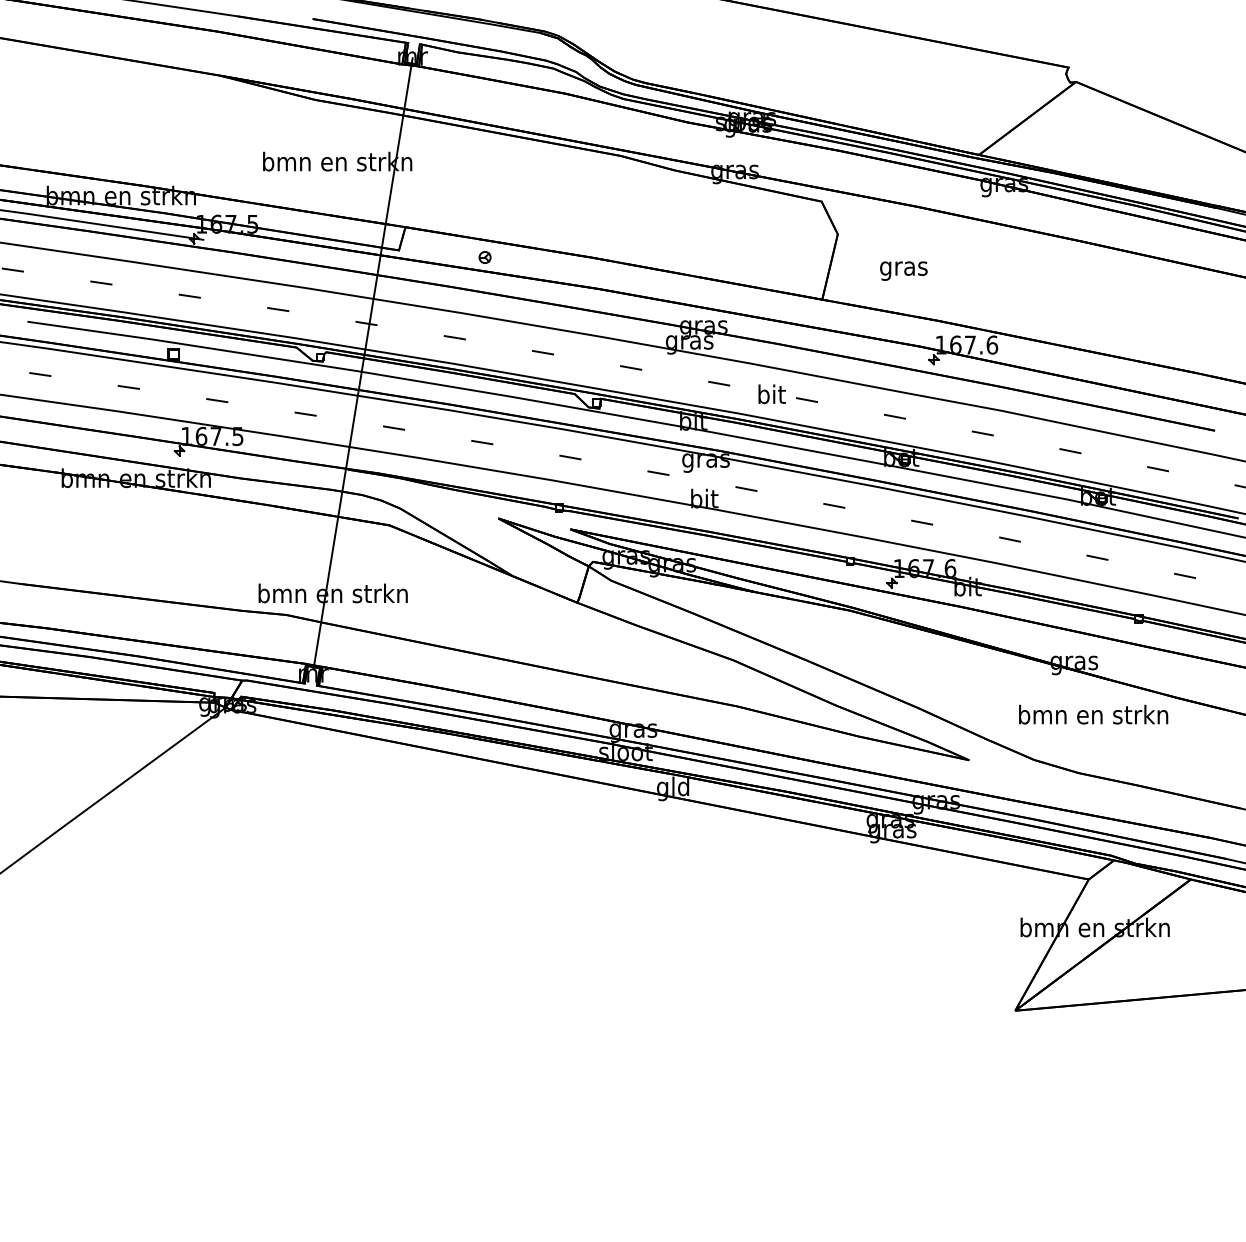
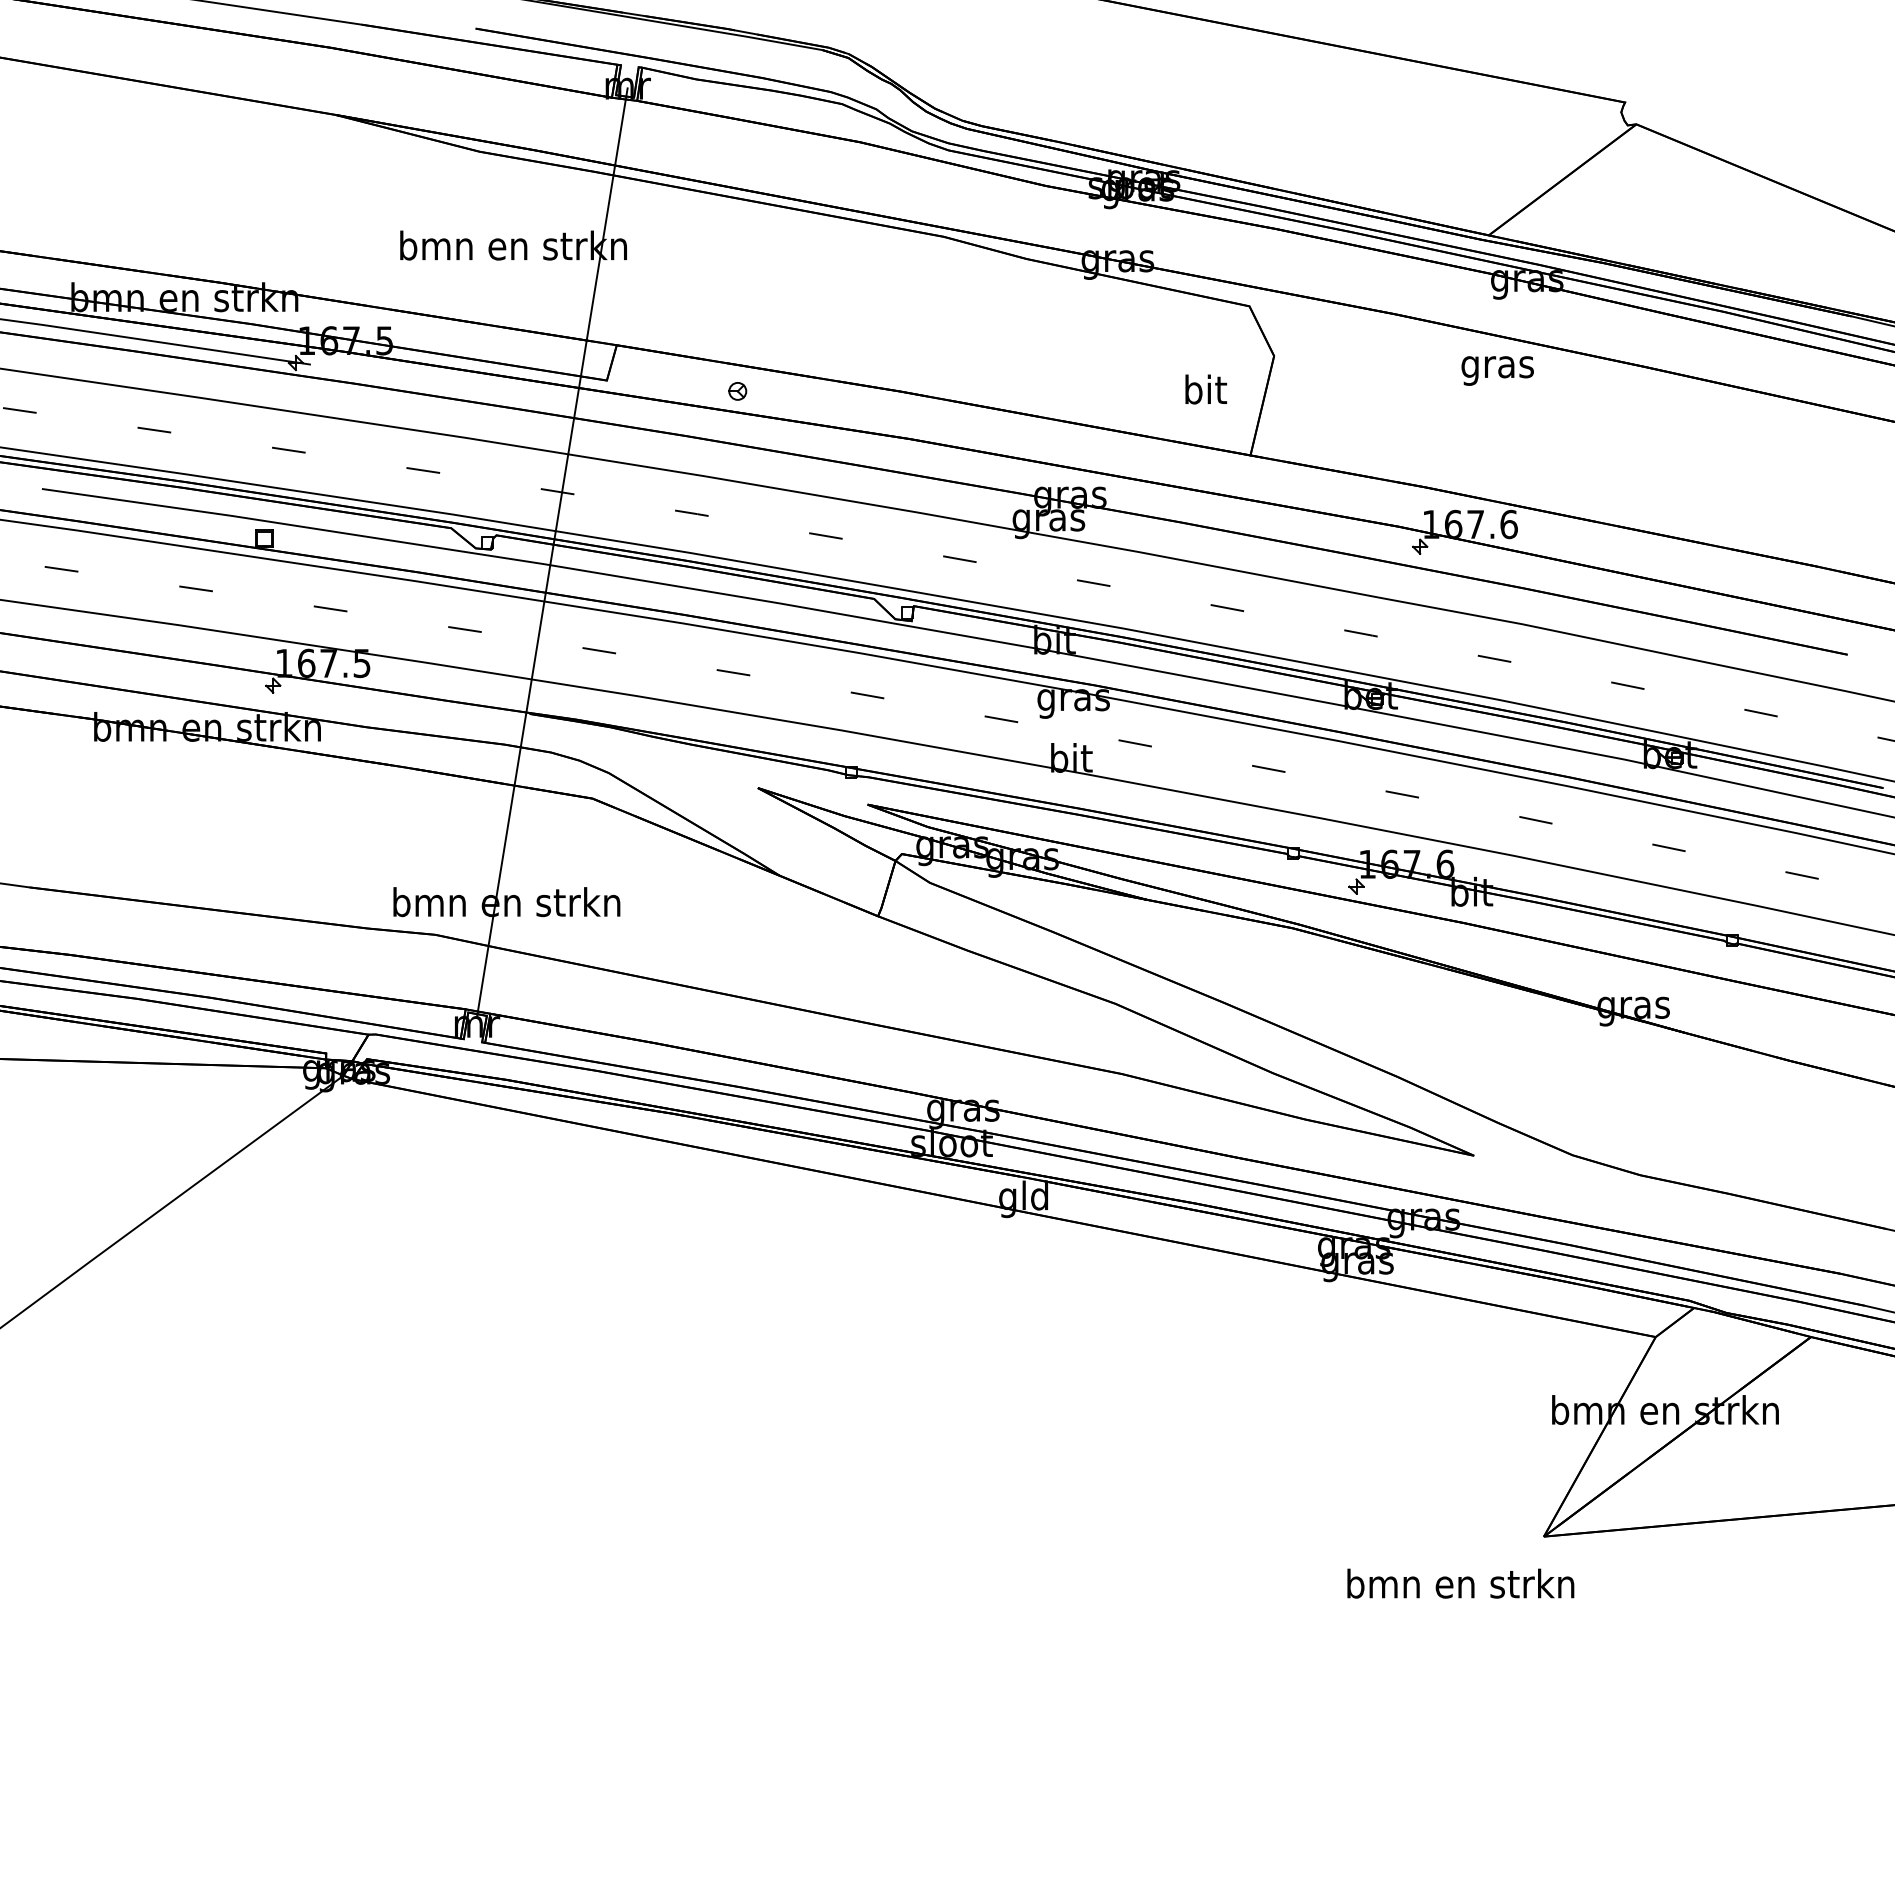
text: (903, 270) -> (1497, 370), moved
text: (771, 394) -> (1205, 389), moved
text: (1093, 714) -> (1460, 1583), moved

